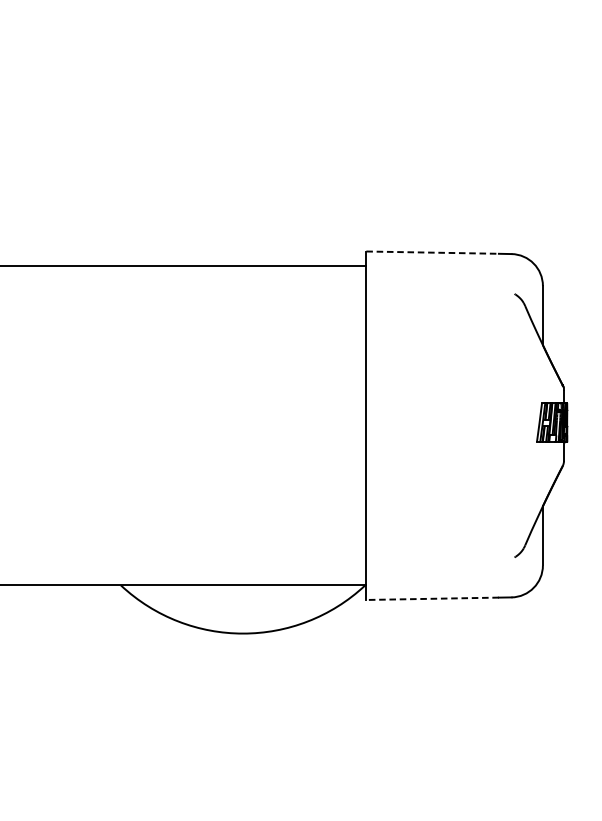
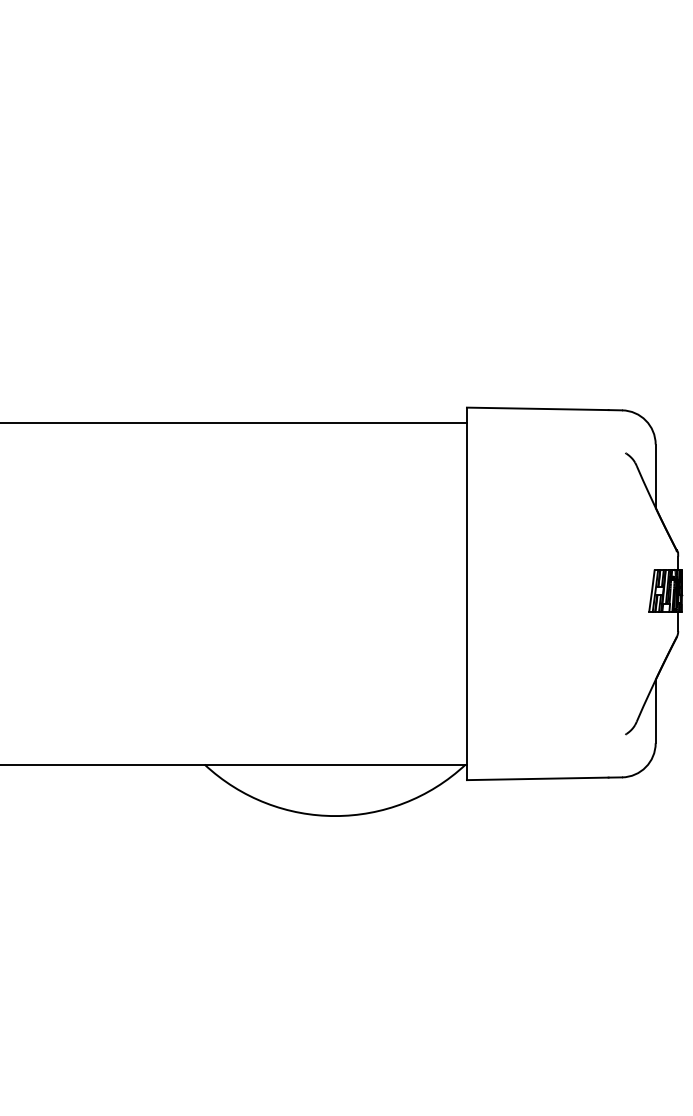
line: (432, 252) -> (537, 408), dashed -> solid
line: (432, 598) -> (537, 778), dashed -> solid

